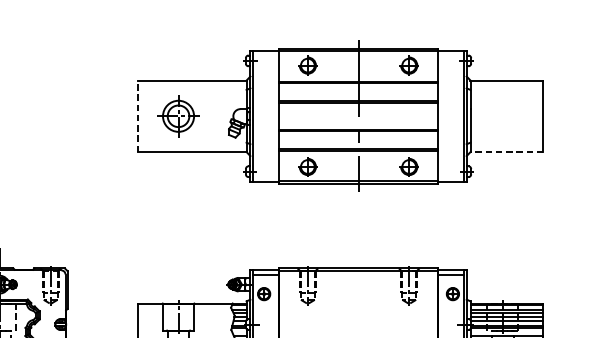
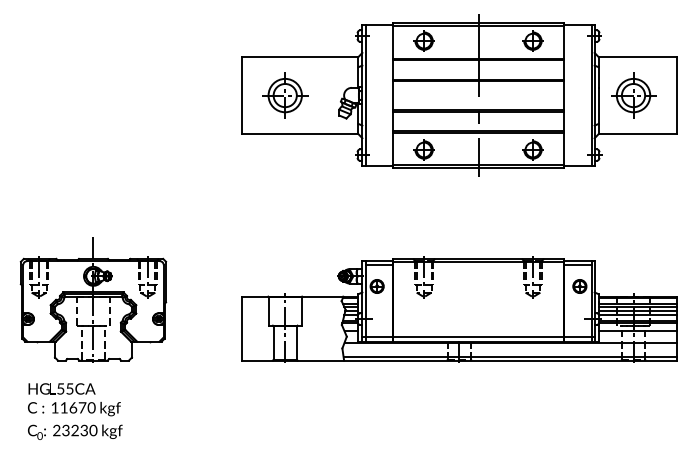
line: (137, 116) -> (241, 95), dashed -> solid
part: (502, 116) -> (633, 95), added
line: (506, 152) -> (637, 134), dashed -> solid

